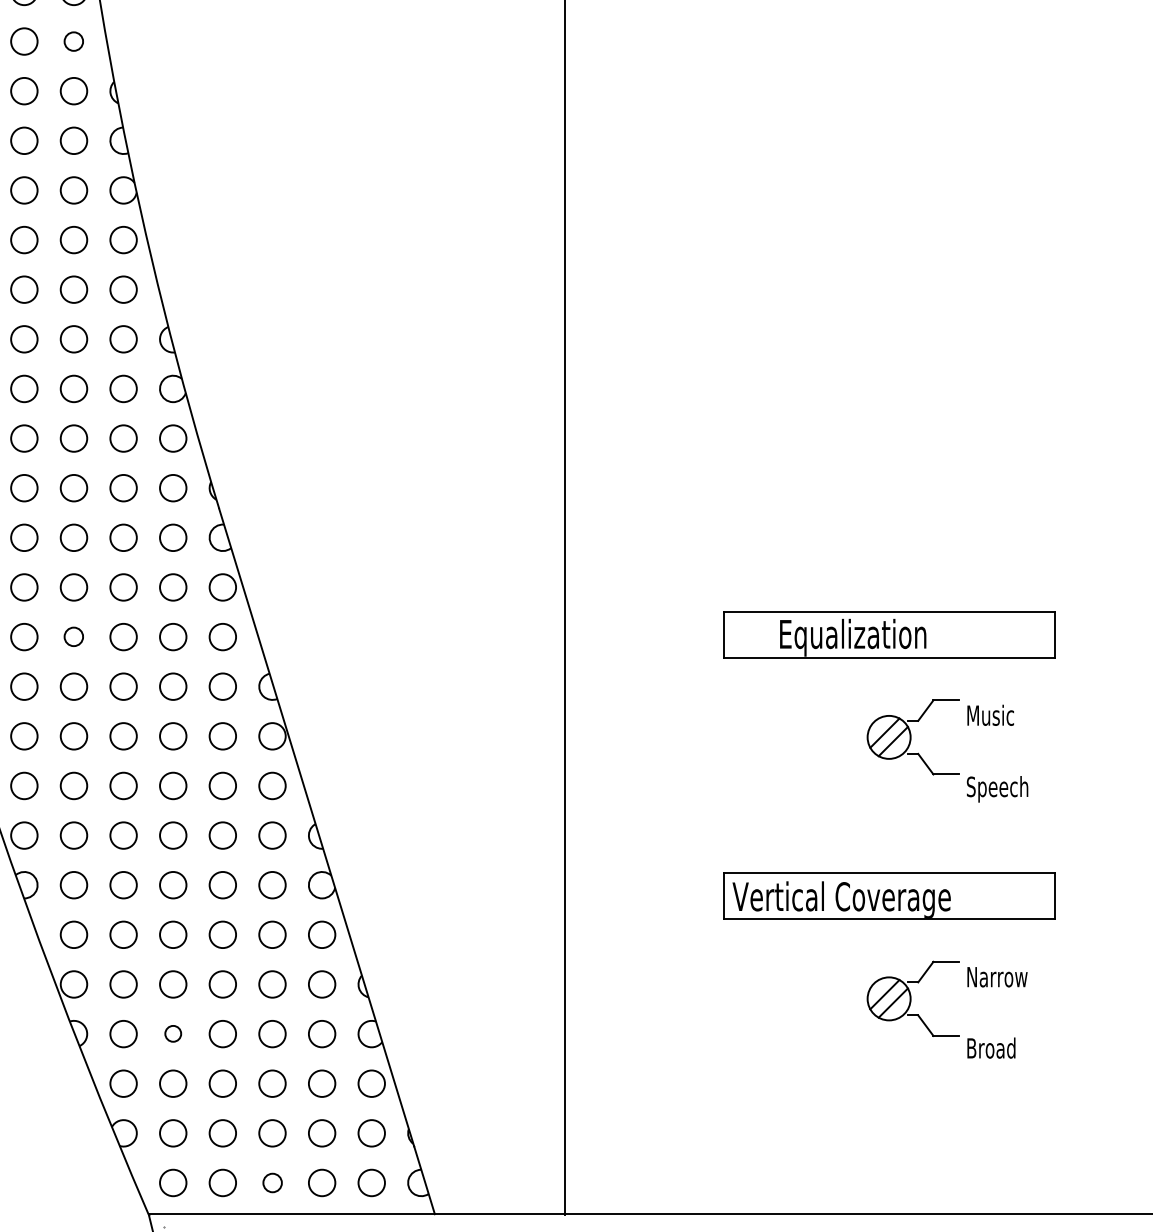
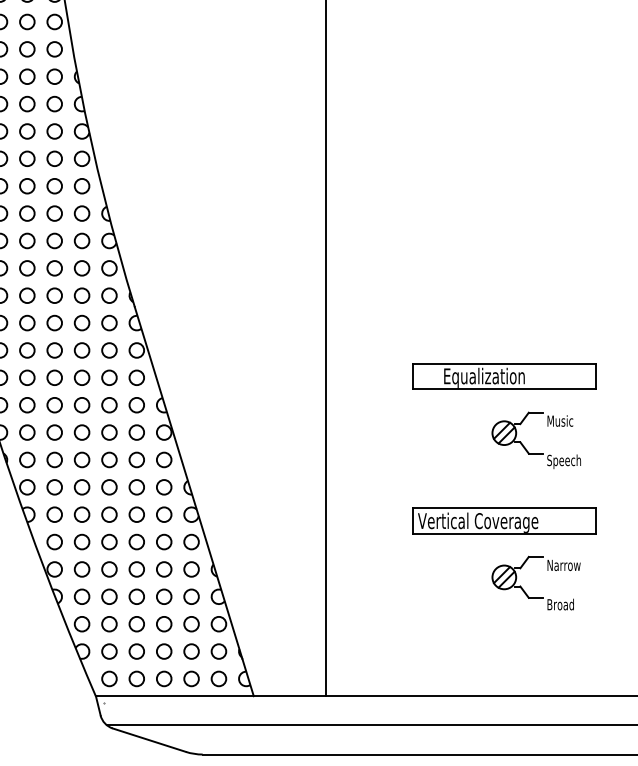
circle: (73, 41) -> (54, 49), size x1.43
circle: (73, 636) -> (54, 377), size x1.43
circle: (173, 1033) -> (109, 596), size x1.67
circle: (273, 1182) -> (164, 678), size x1.43

